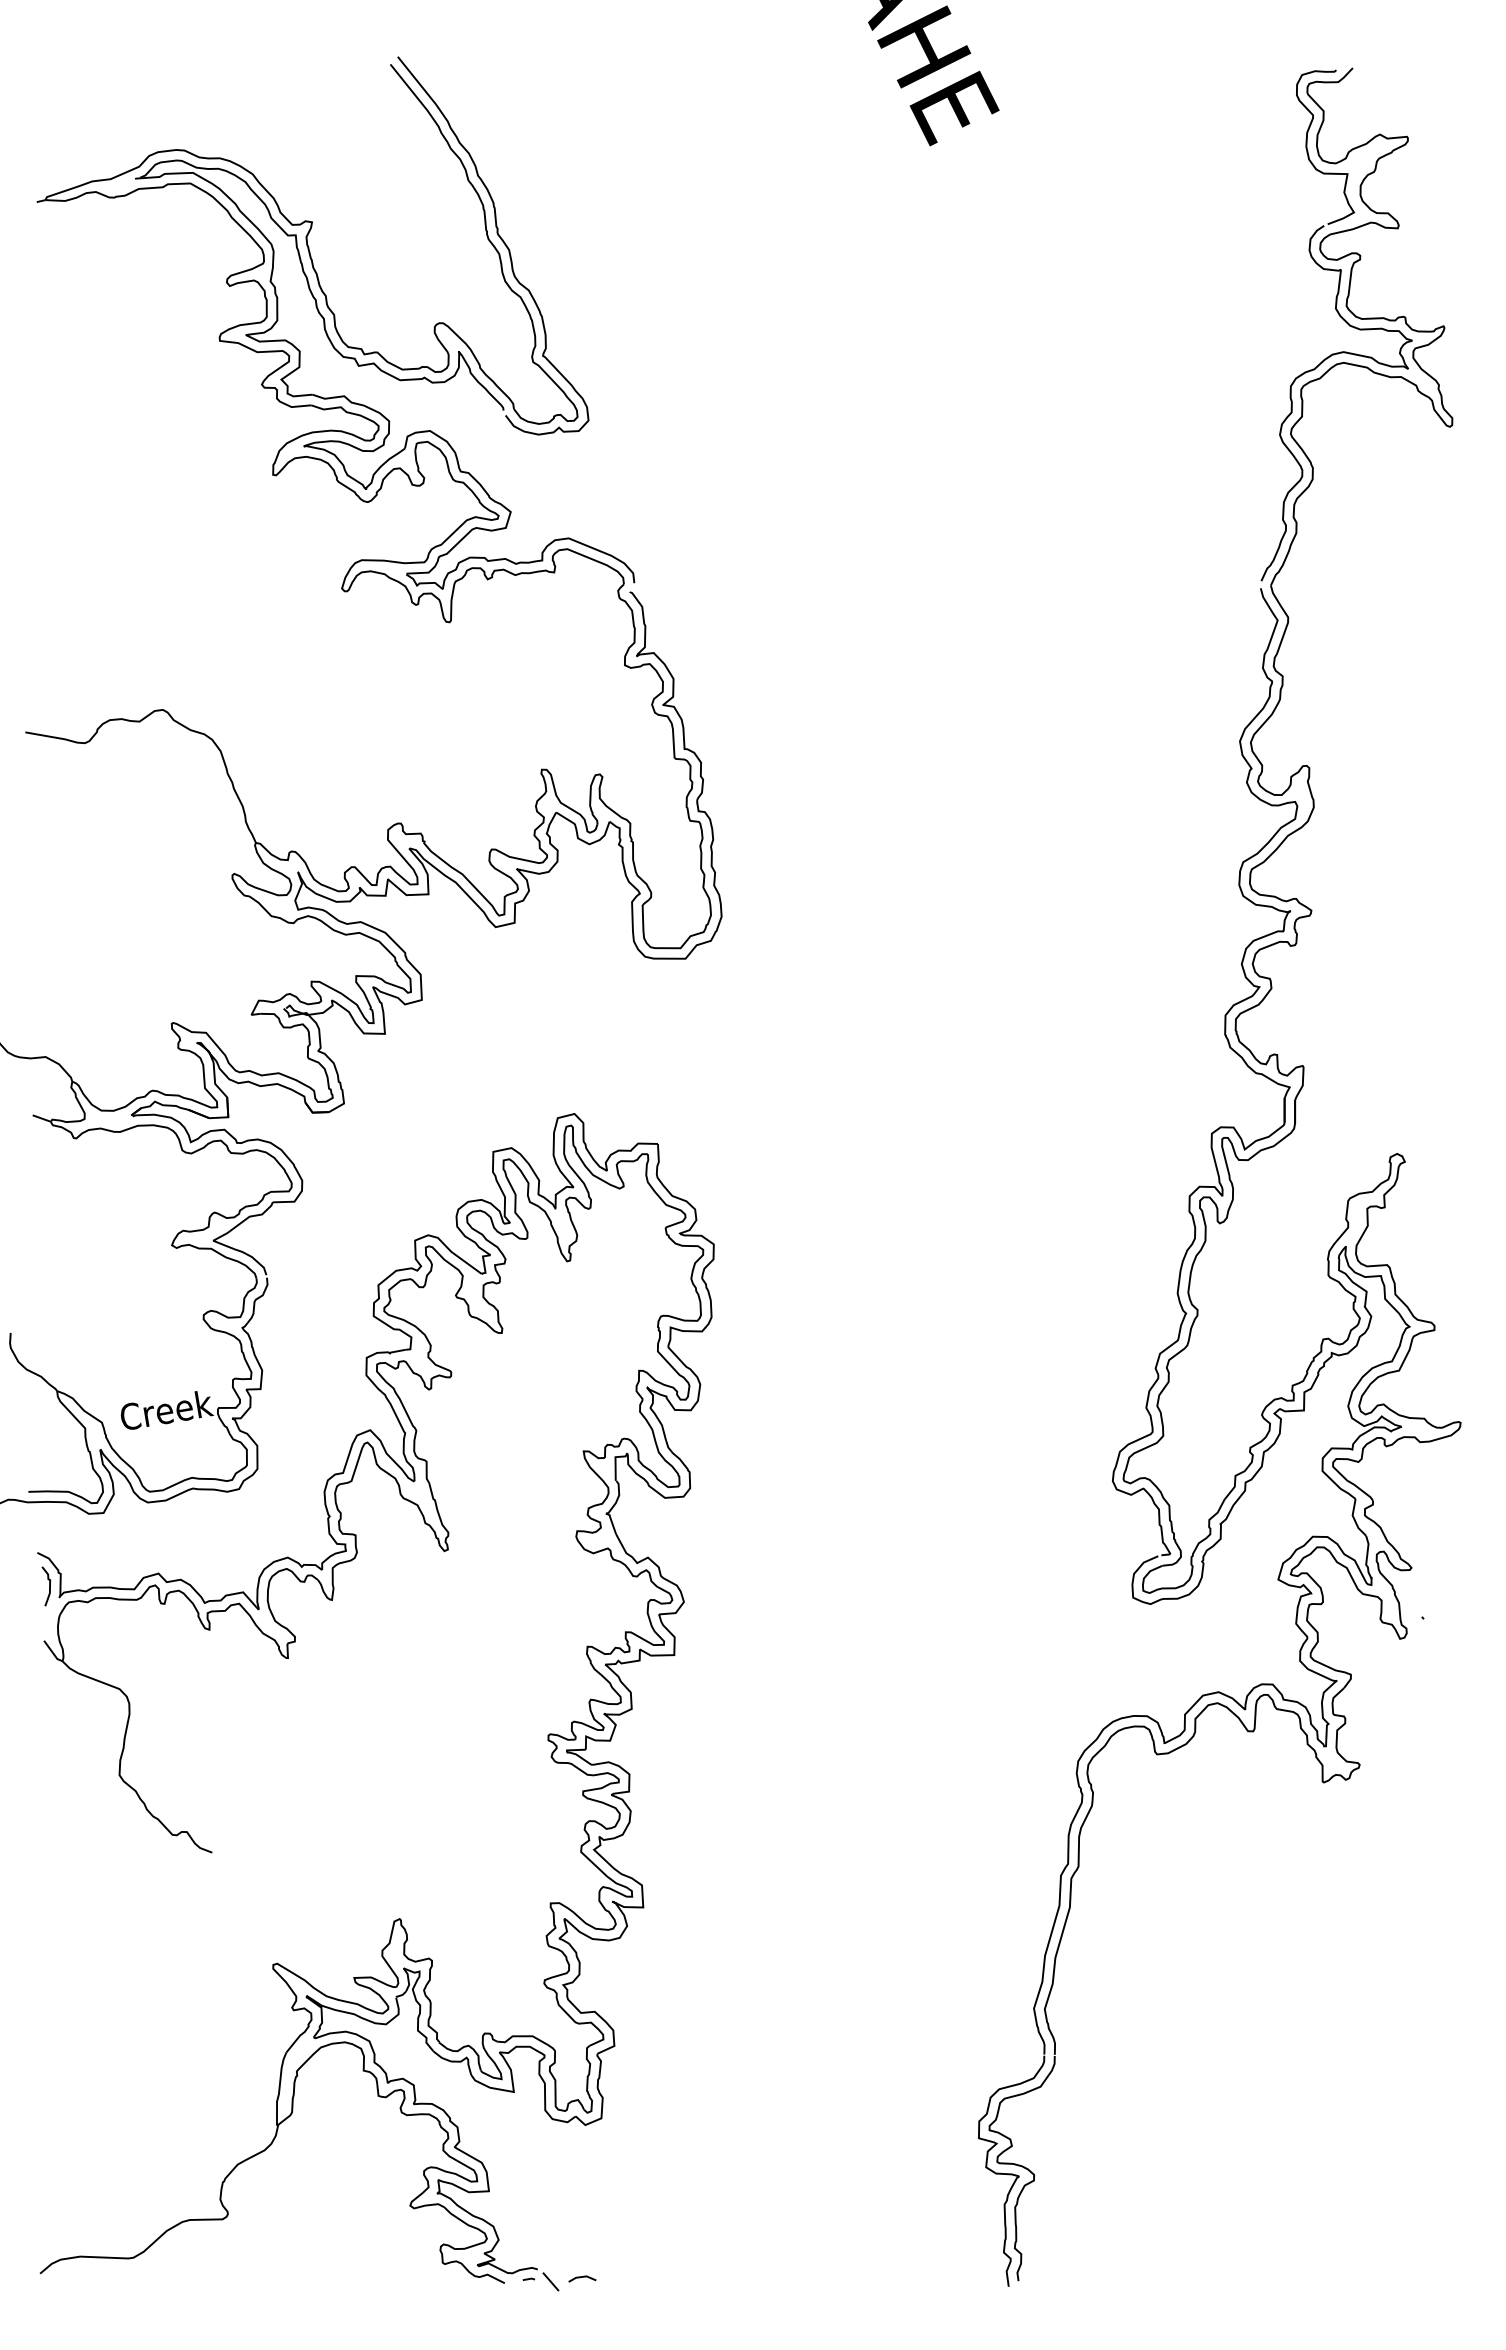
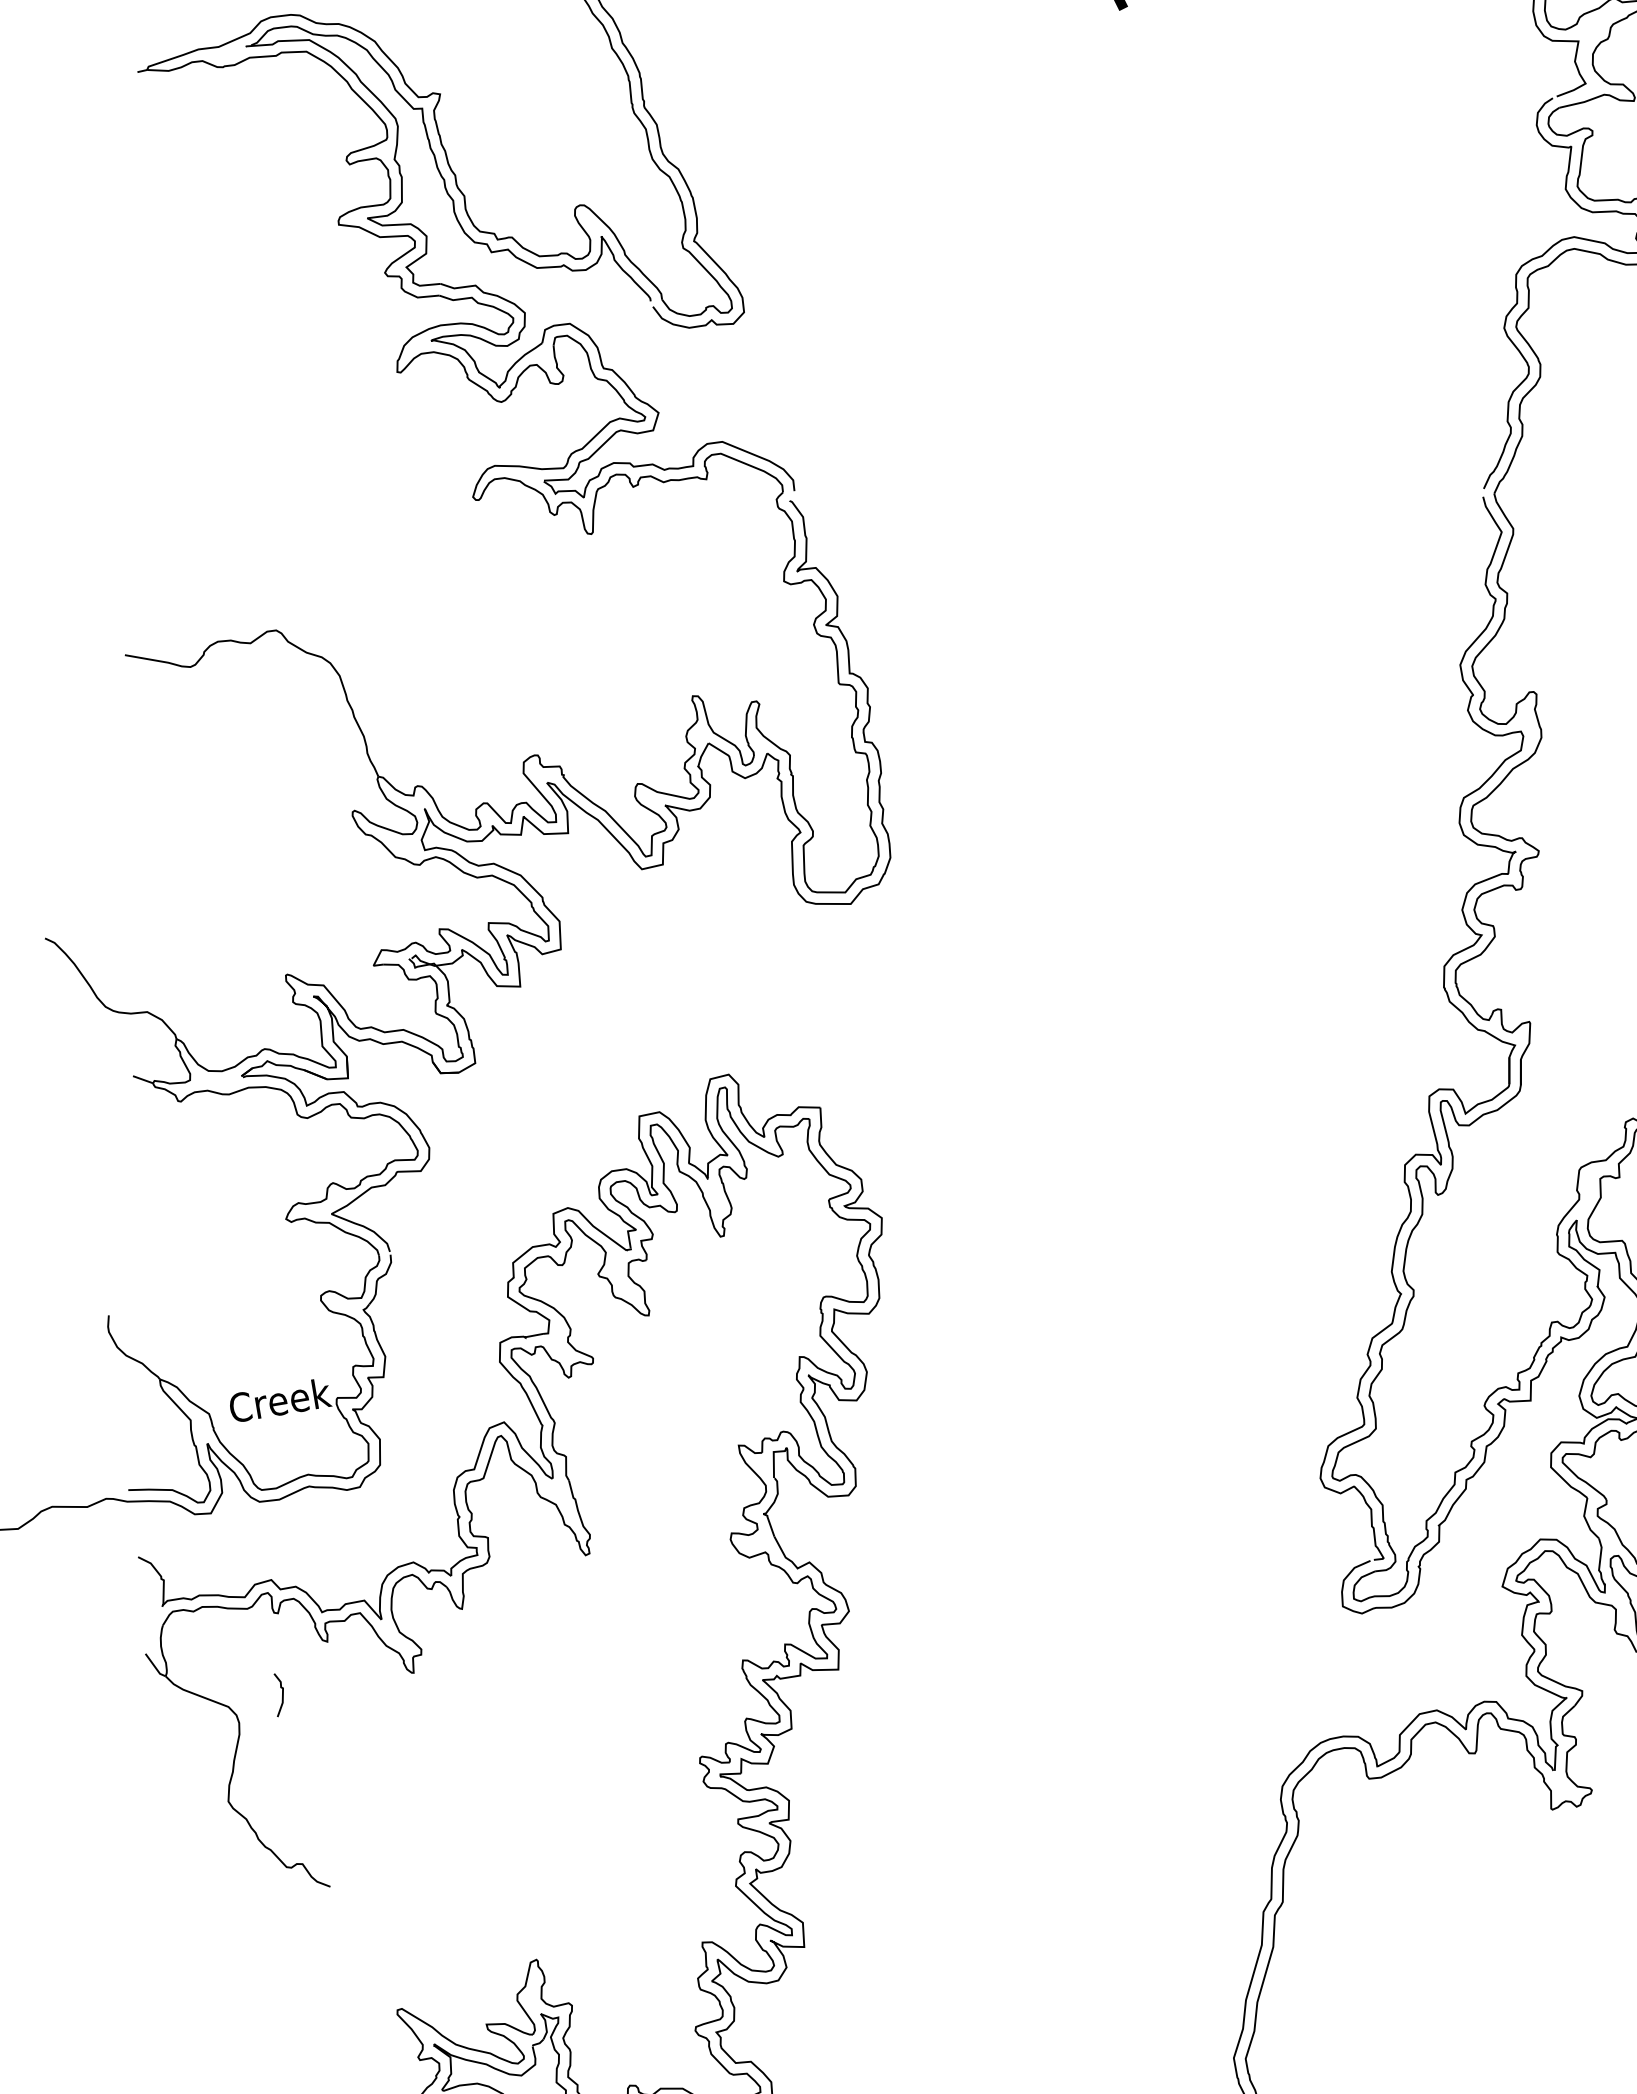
curve: (49, 1586) -> (282, 1695), moved

